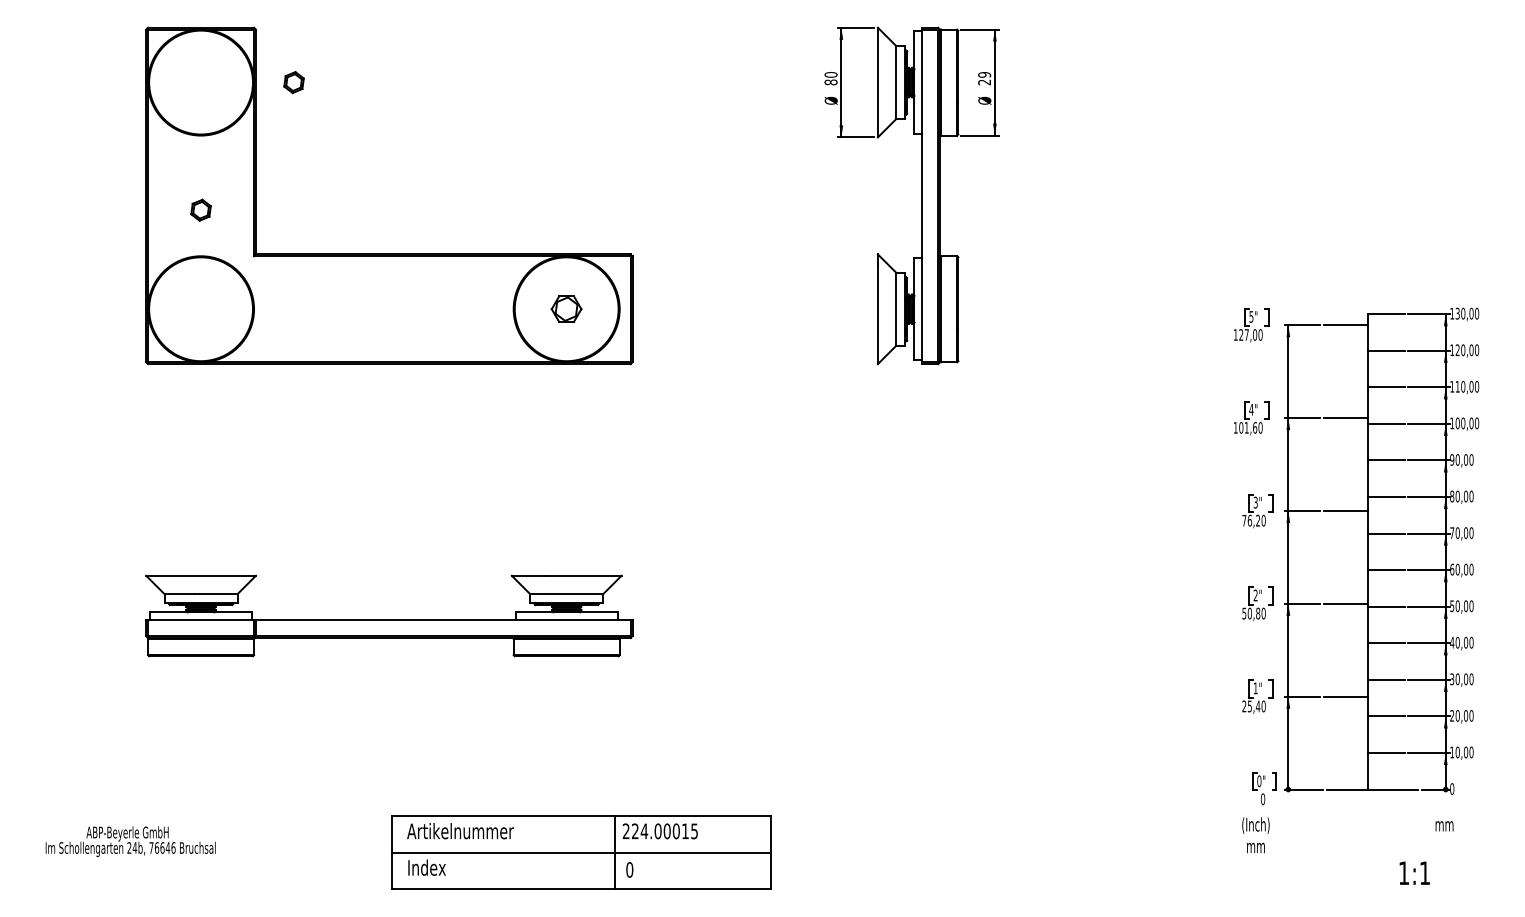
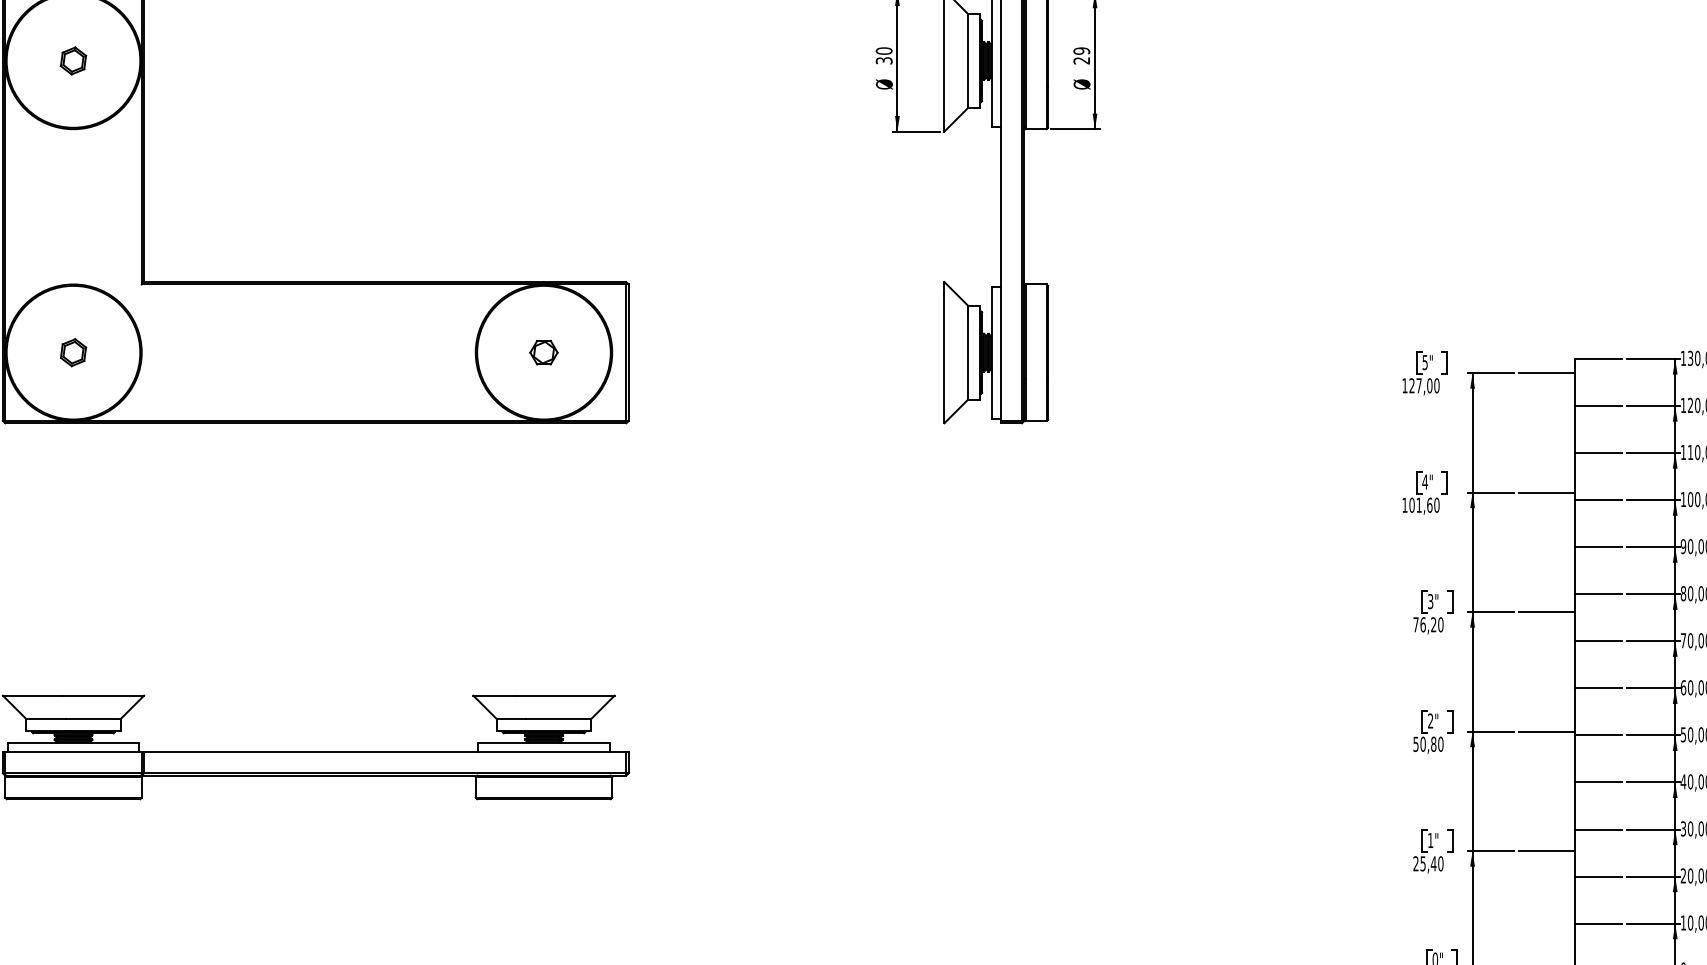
part: (293, 82) -> (72, 60), moved
text: (830, 82) -> (883, 60), 80 -> 30
part: (200, 209) -> (72, 351), moved
part: (566, 309) -> (543, 352), size x0.71

